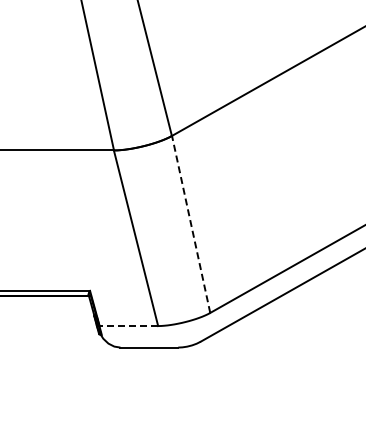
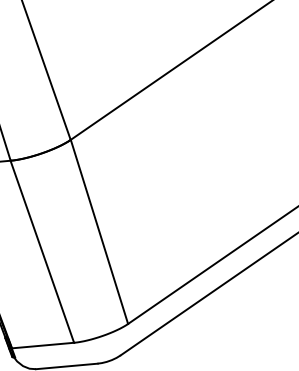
line: (191, 224) -> (99, 231), dashed -> solid
line: (128, 326) -> (42, 346), dashed -> solid

